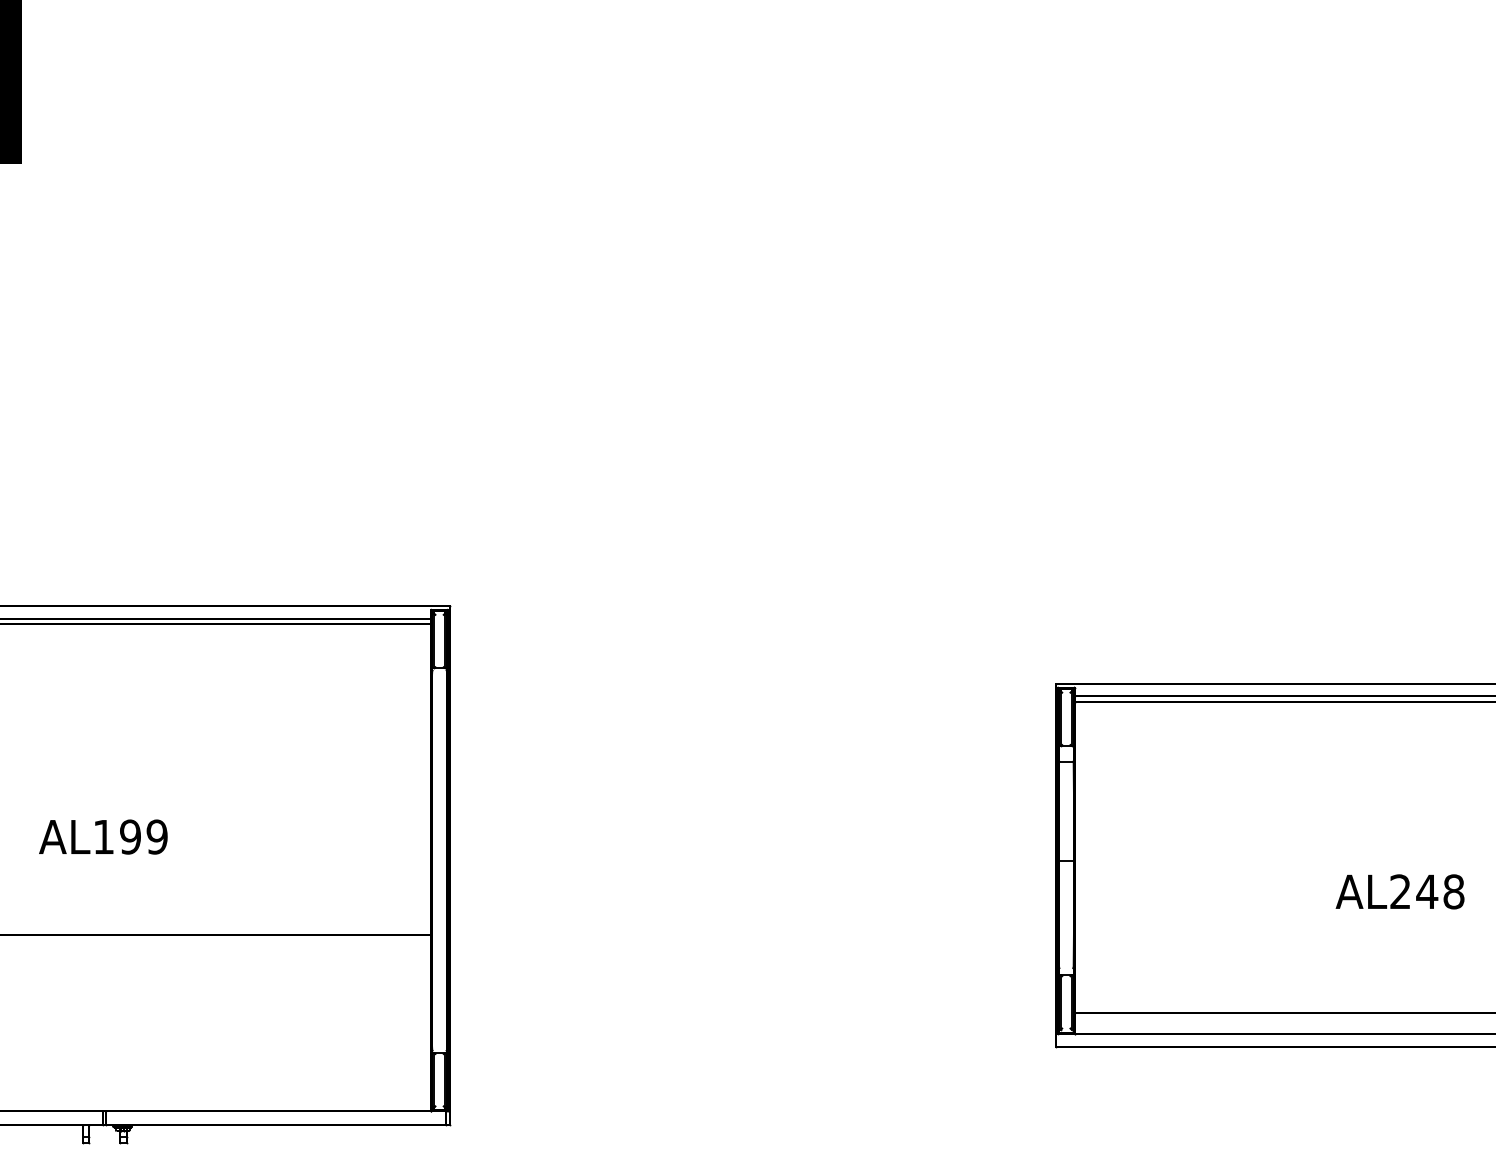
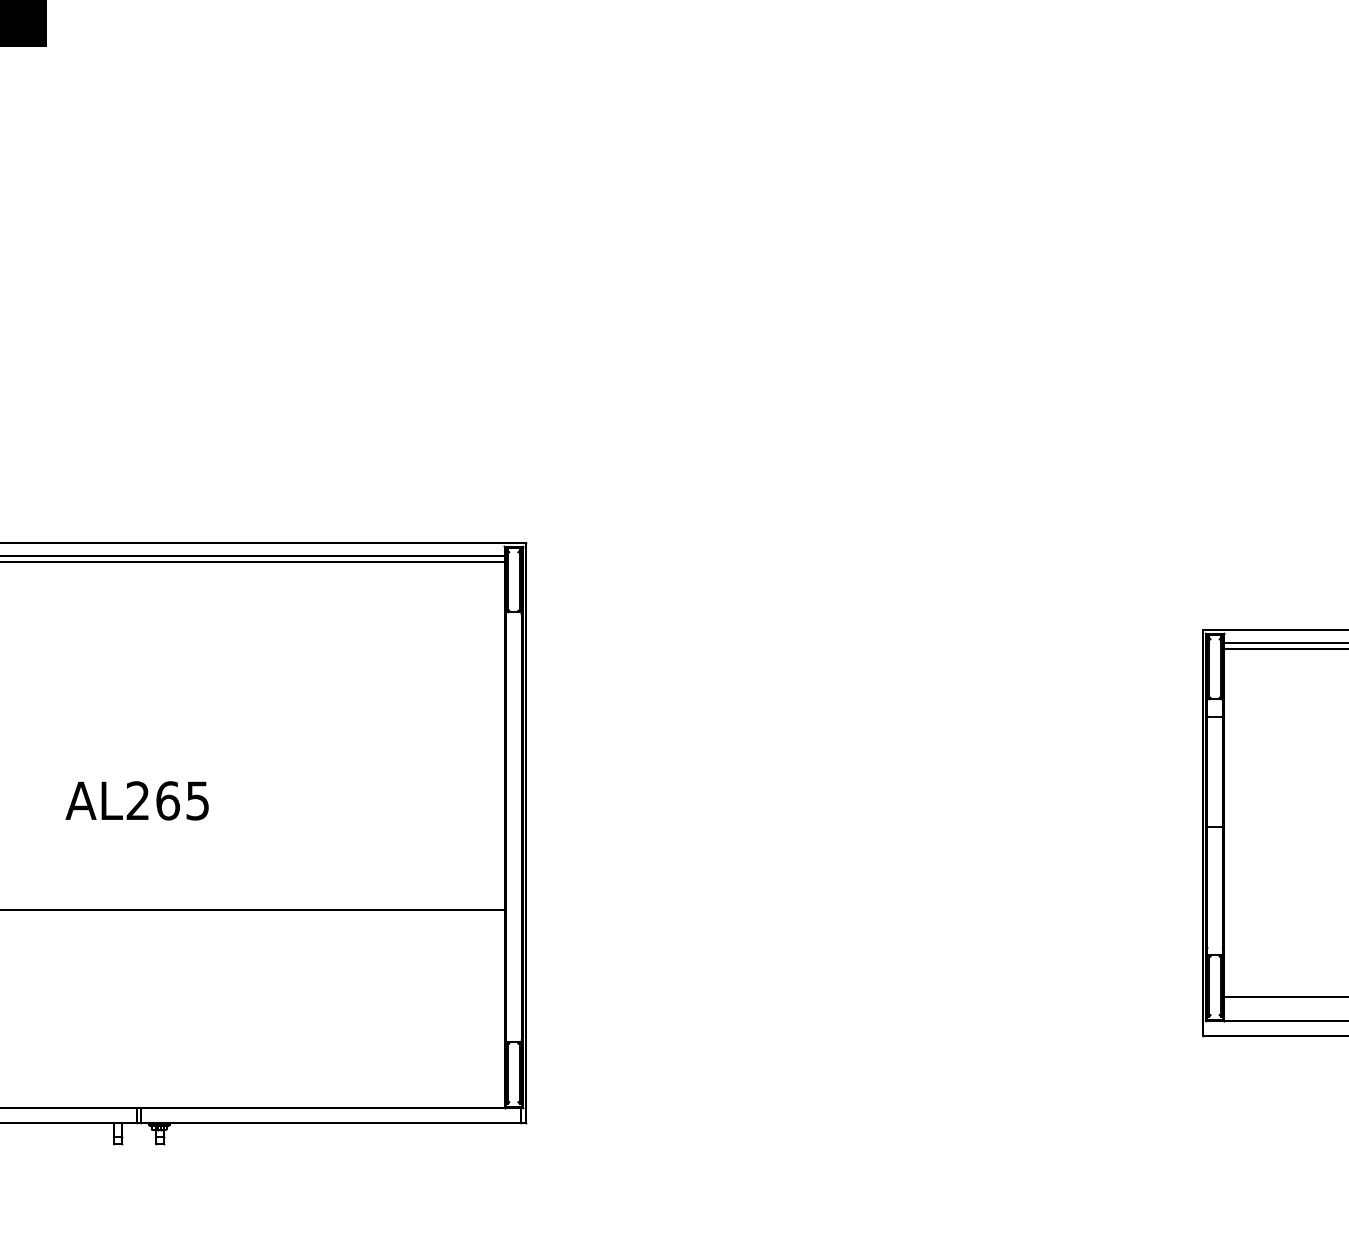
text: (130, 836) -> (167, 800), AL199 -> AL265

